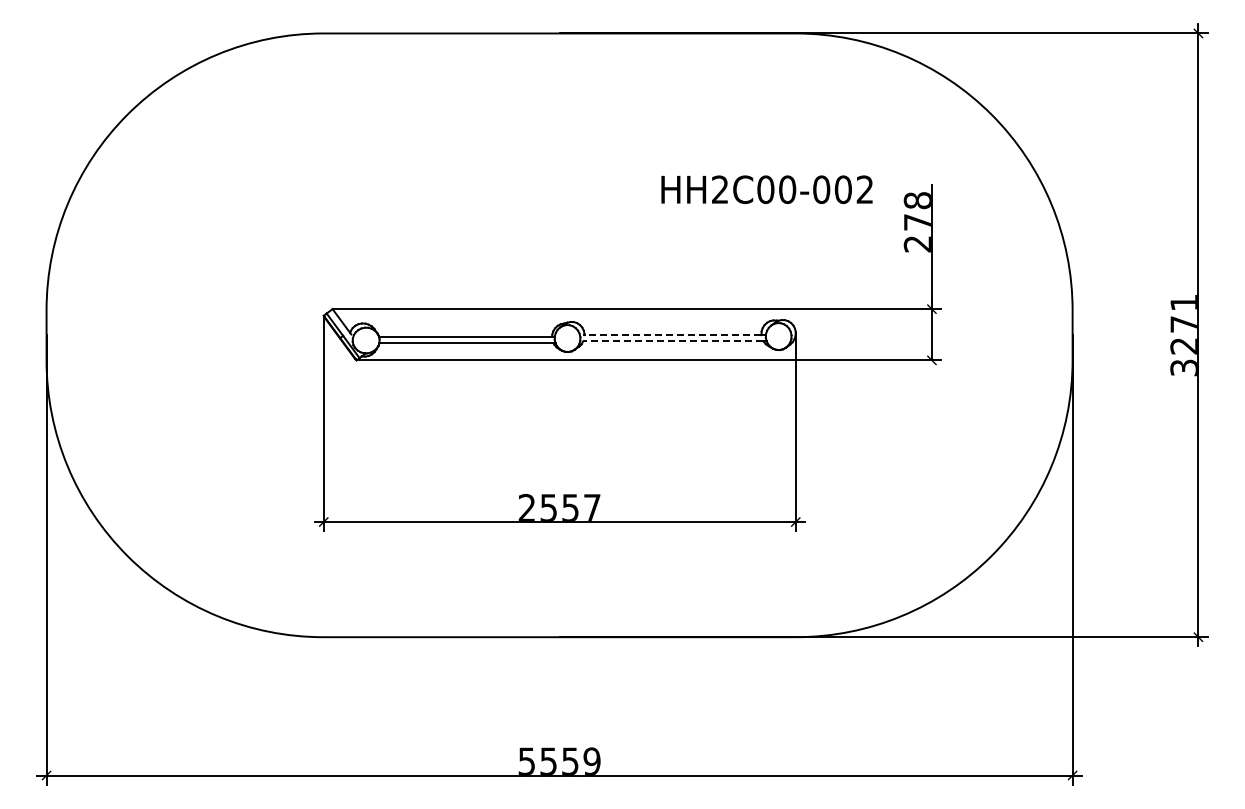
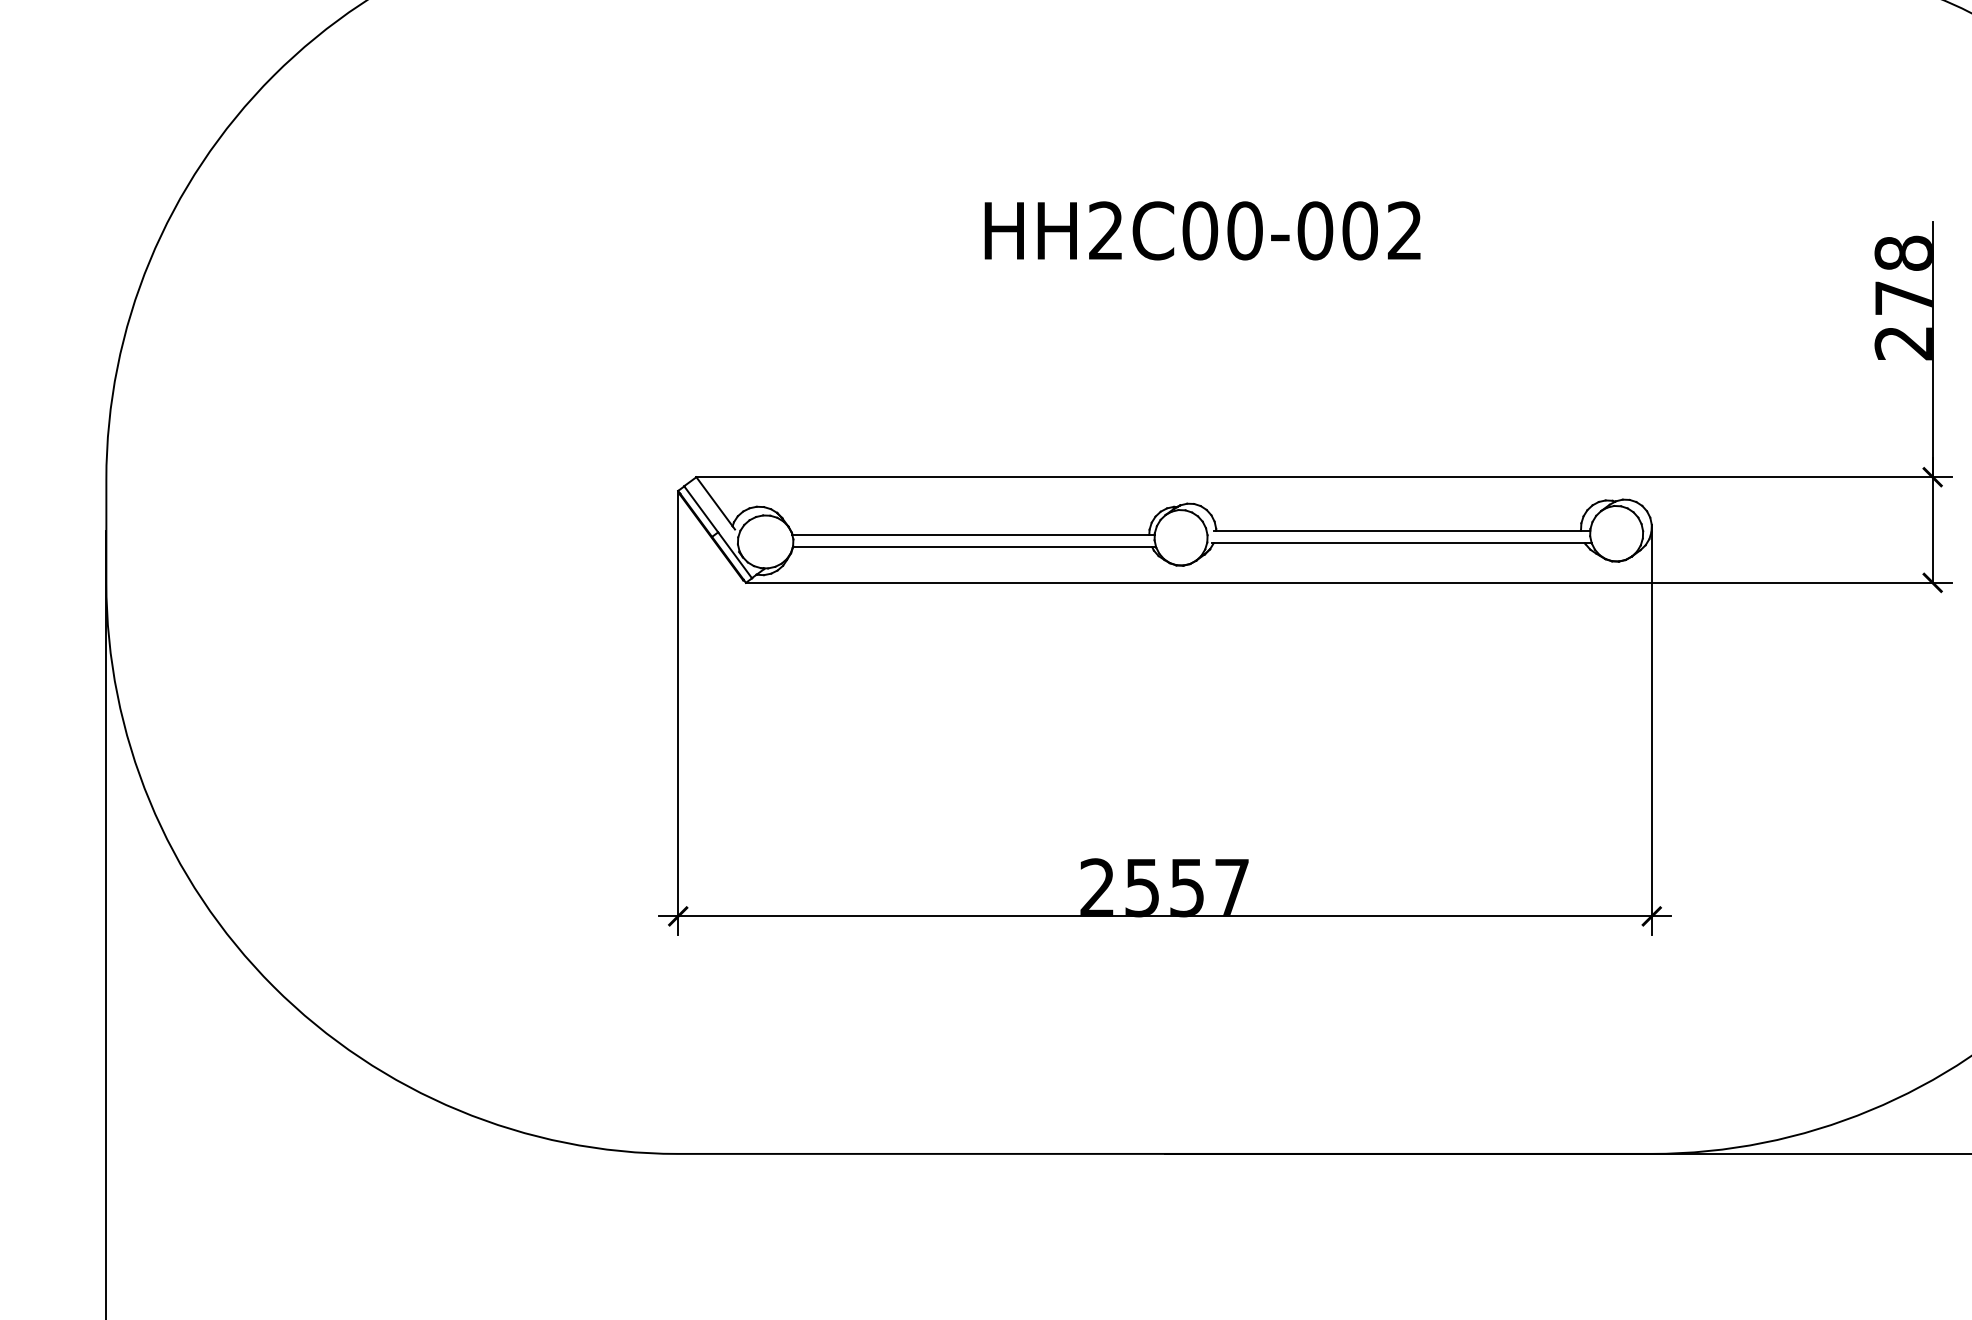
text: (766, 189) -> (1201, 230), moved
line: (672, 335) -> (1397, 531), dashed -> solid
line: (672, 341) -> (1397, 543), dashed -> solid

